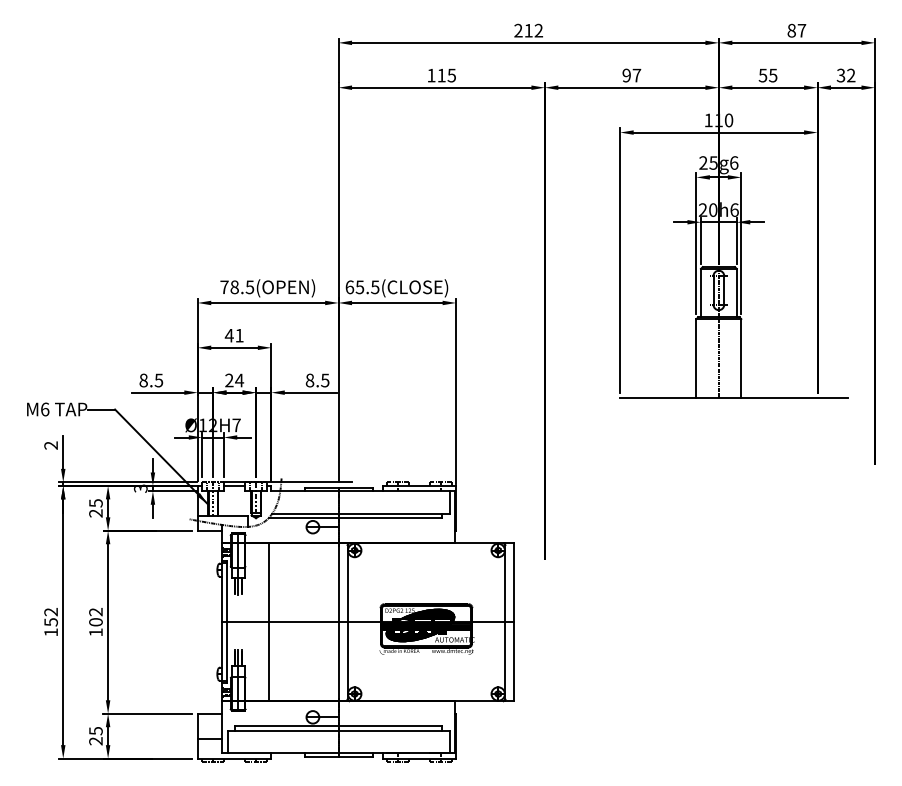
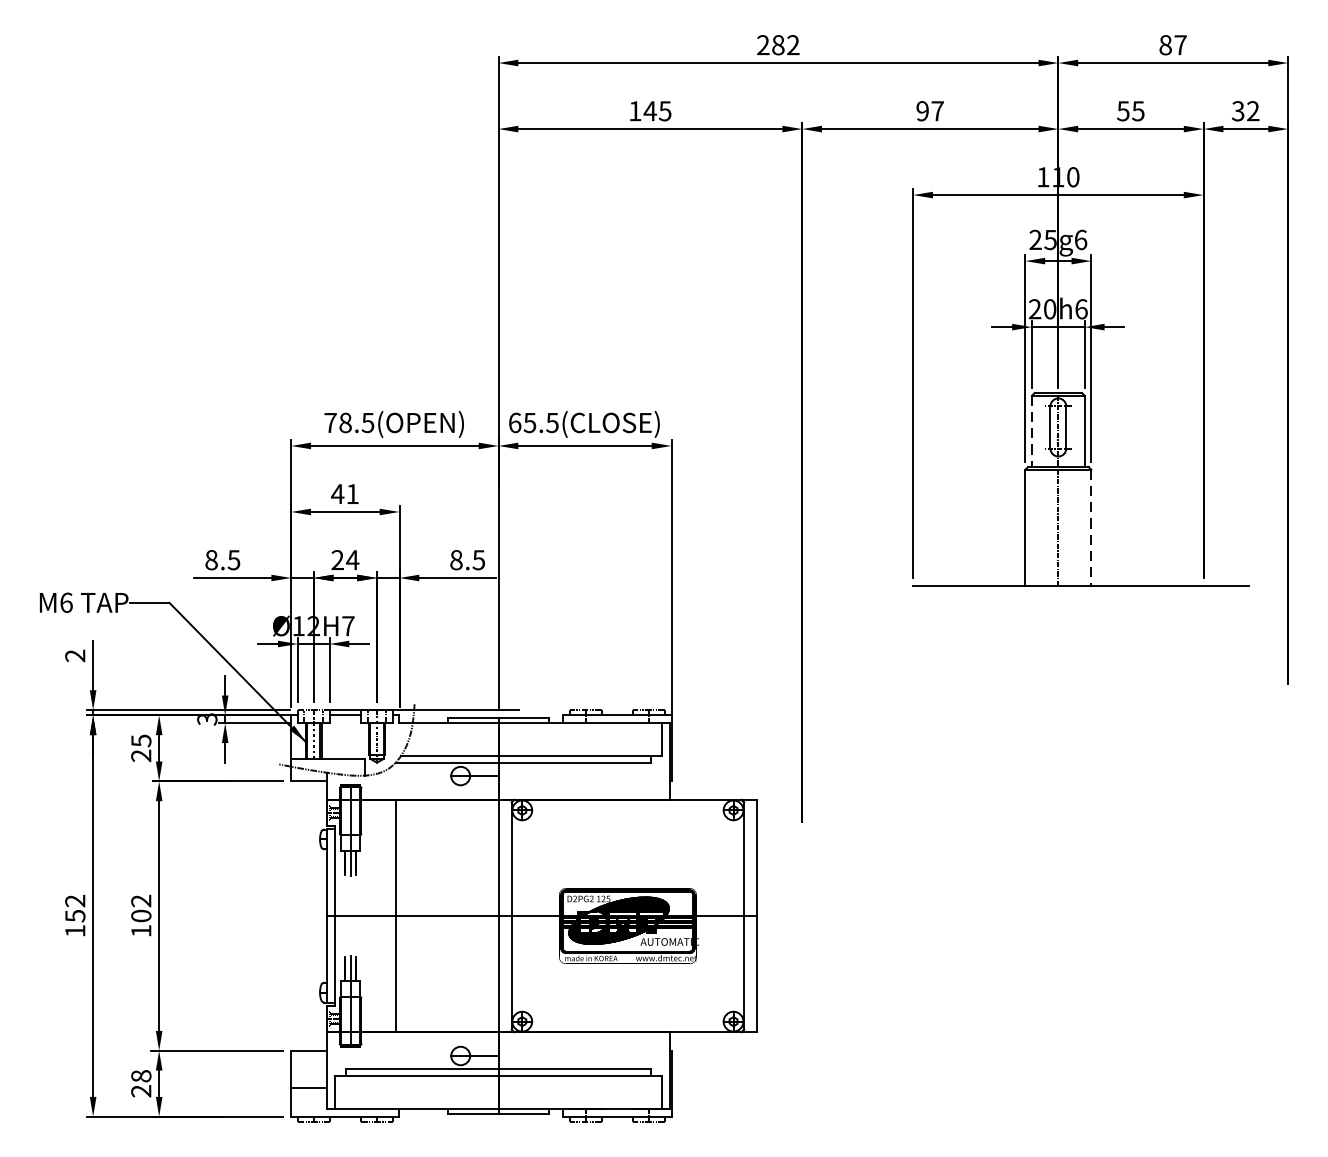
text: (528, 30) -> (778, 44), 212 -> 282
text: (441, 75) -> (650, 111), 115 -> 145
line: (700, 293) -> (1031, 432), solid -> dashed
line: (741, 359) -> (1091, 529), solid -> dashed
text: (95, 730) -> (140, 1075), 25 -> 28

